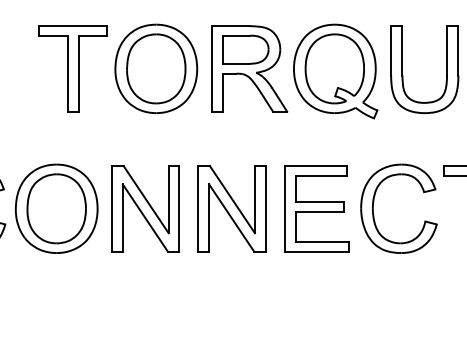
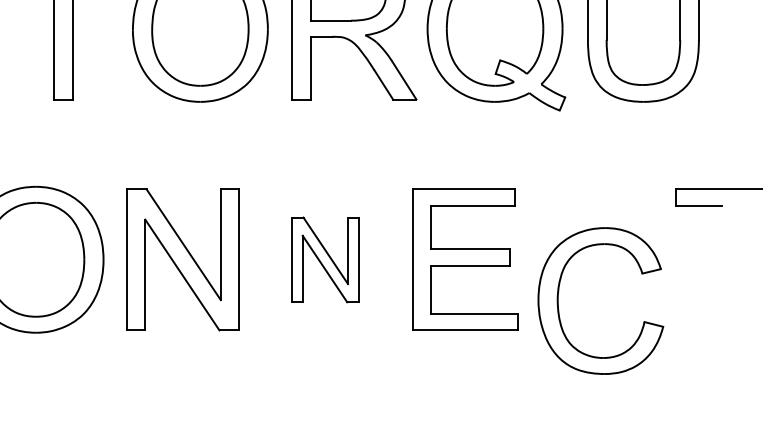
part: (374, 202) -> (560, 290), moved
part: (231, 208) -> (324, 259), size x0.6

